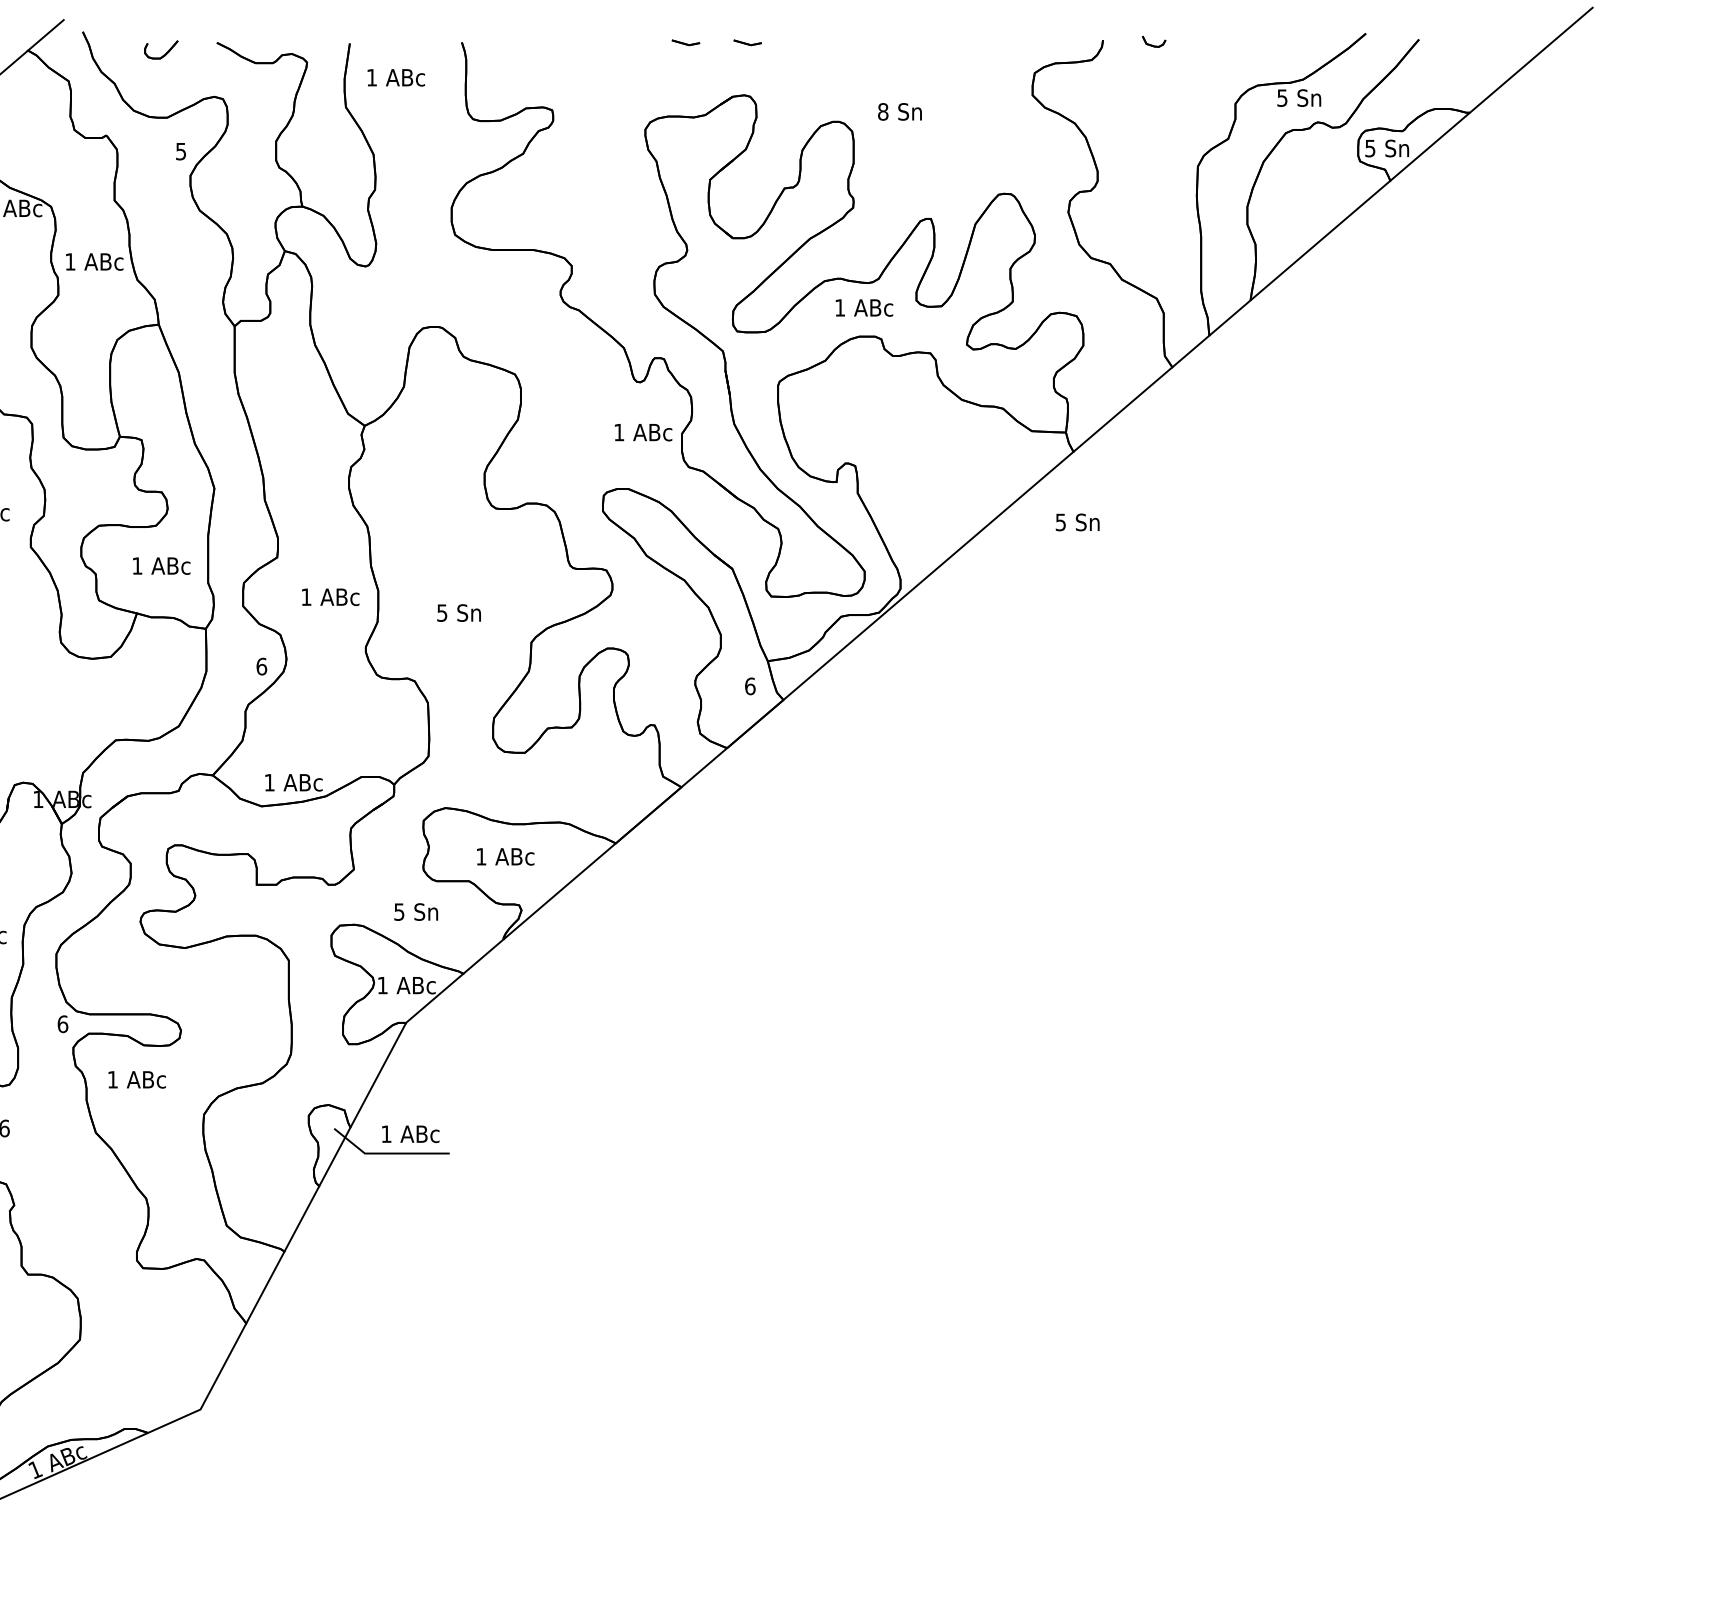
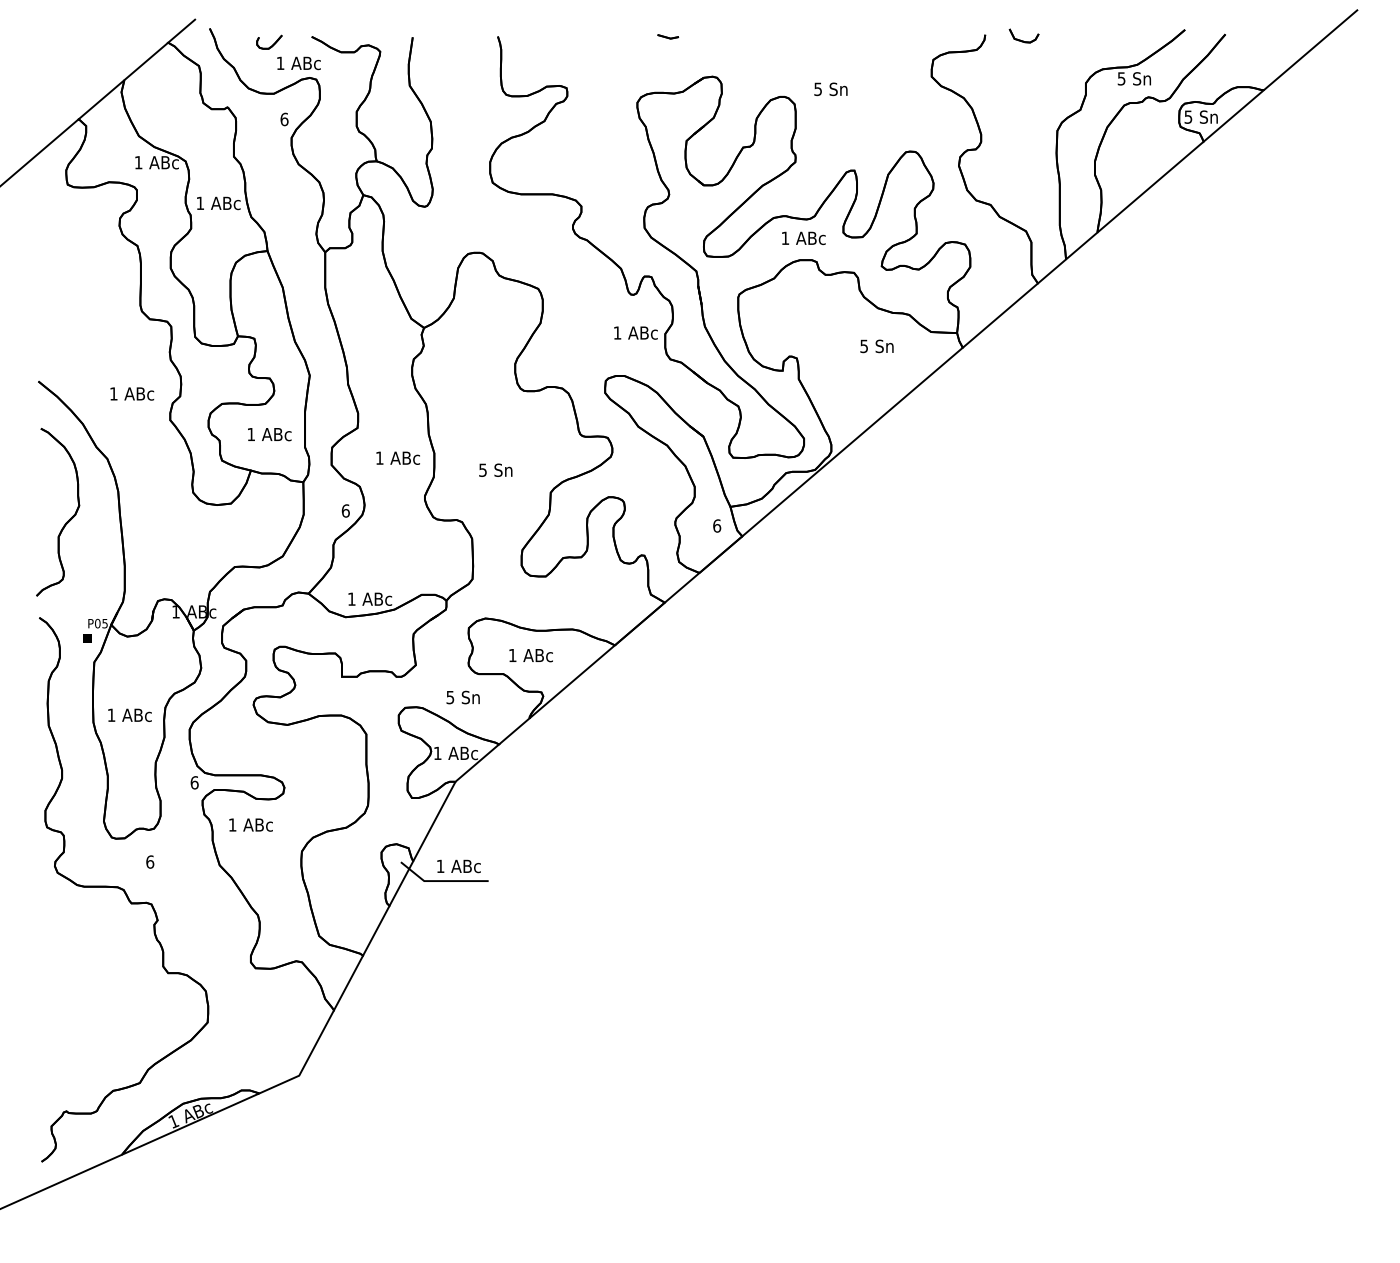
part: (1153, 41) -> (1023, 35), size x1.67
part: (748, 42) -> (715, 36), removed
text: (395, 77) -> (298, 63), moved
text: (883, 110) -> (818, 88), 8 -> 5
text: (181, 151) -> (284, 119), 5 -> 6
text: (1077, 522) -> (876, 346), moved

